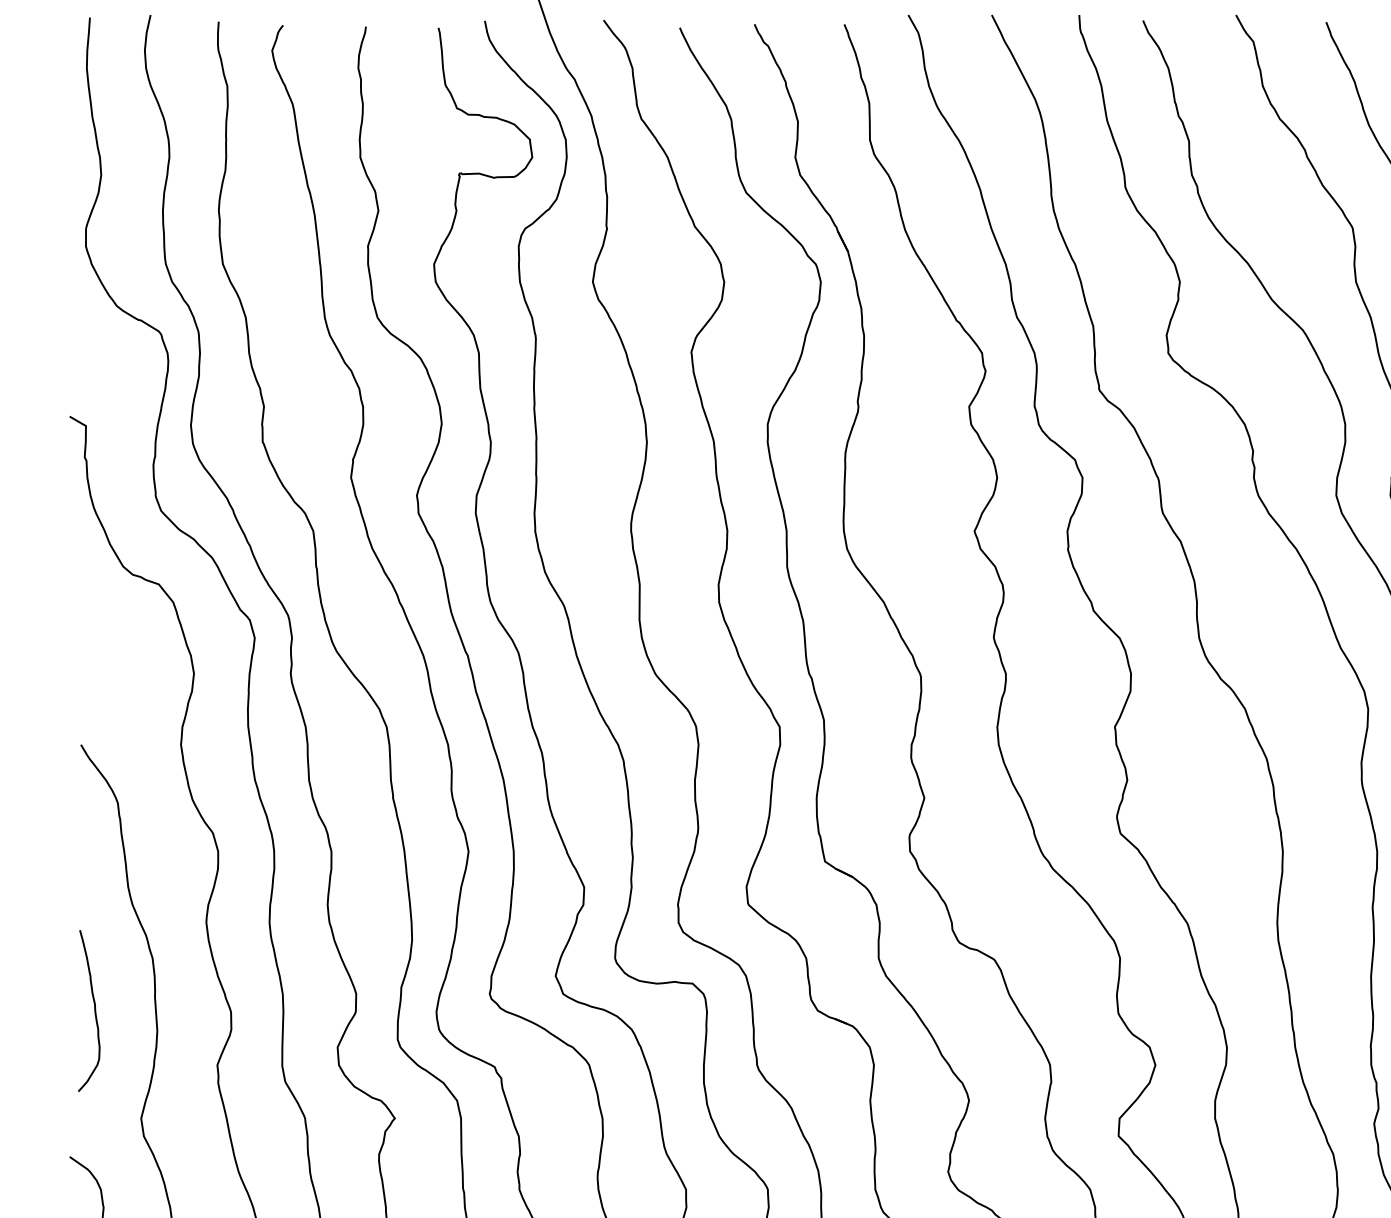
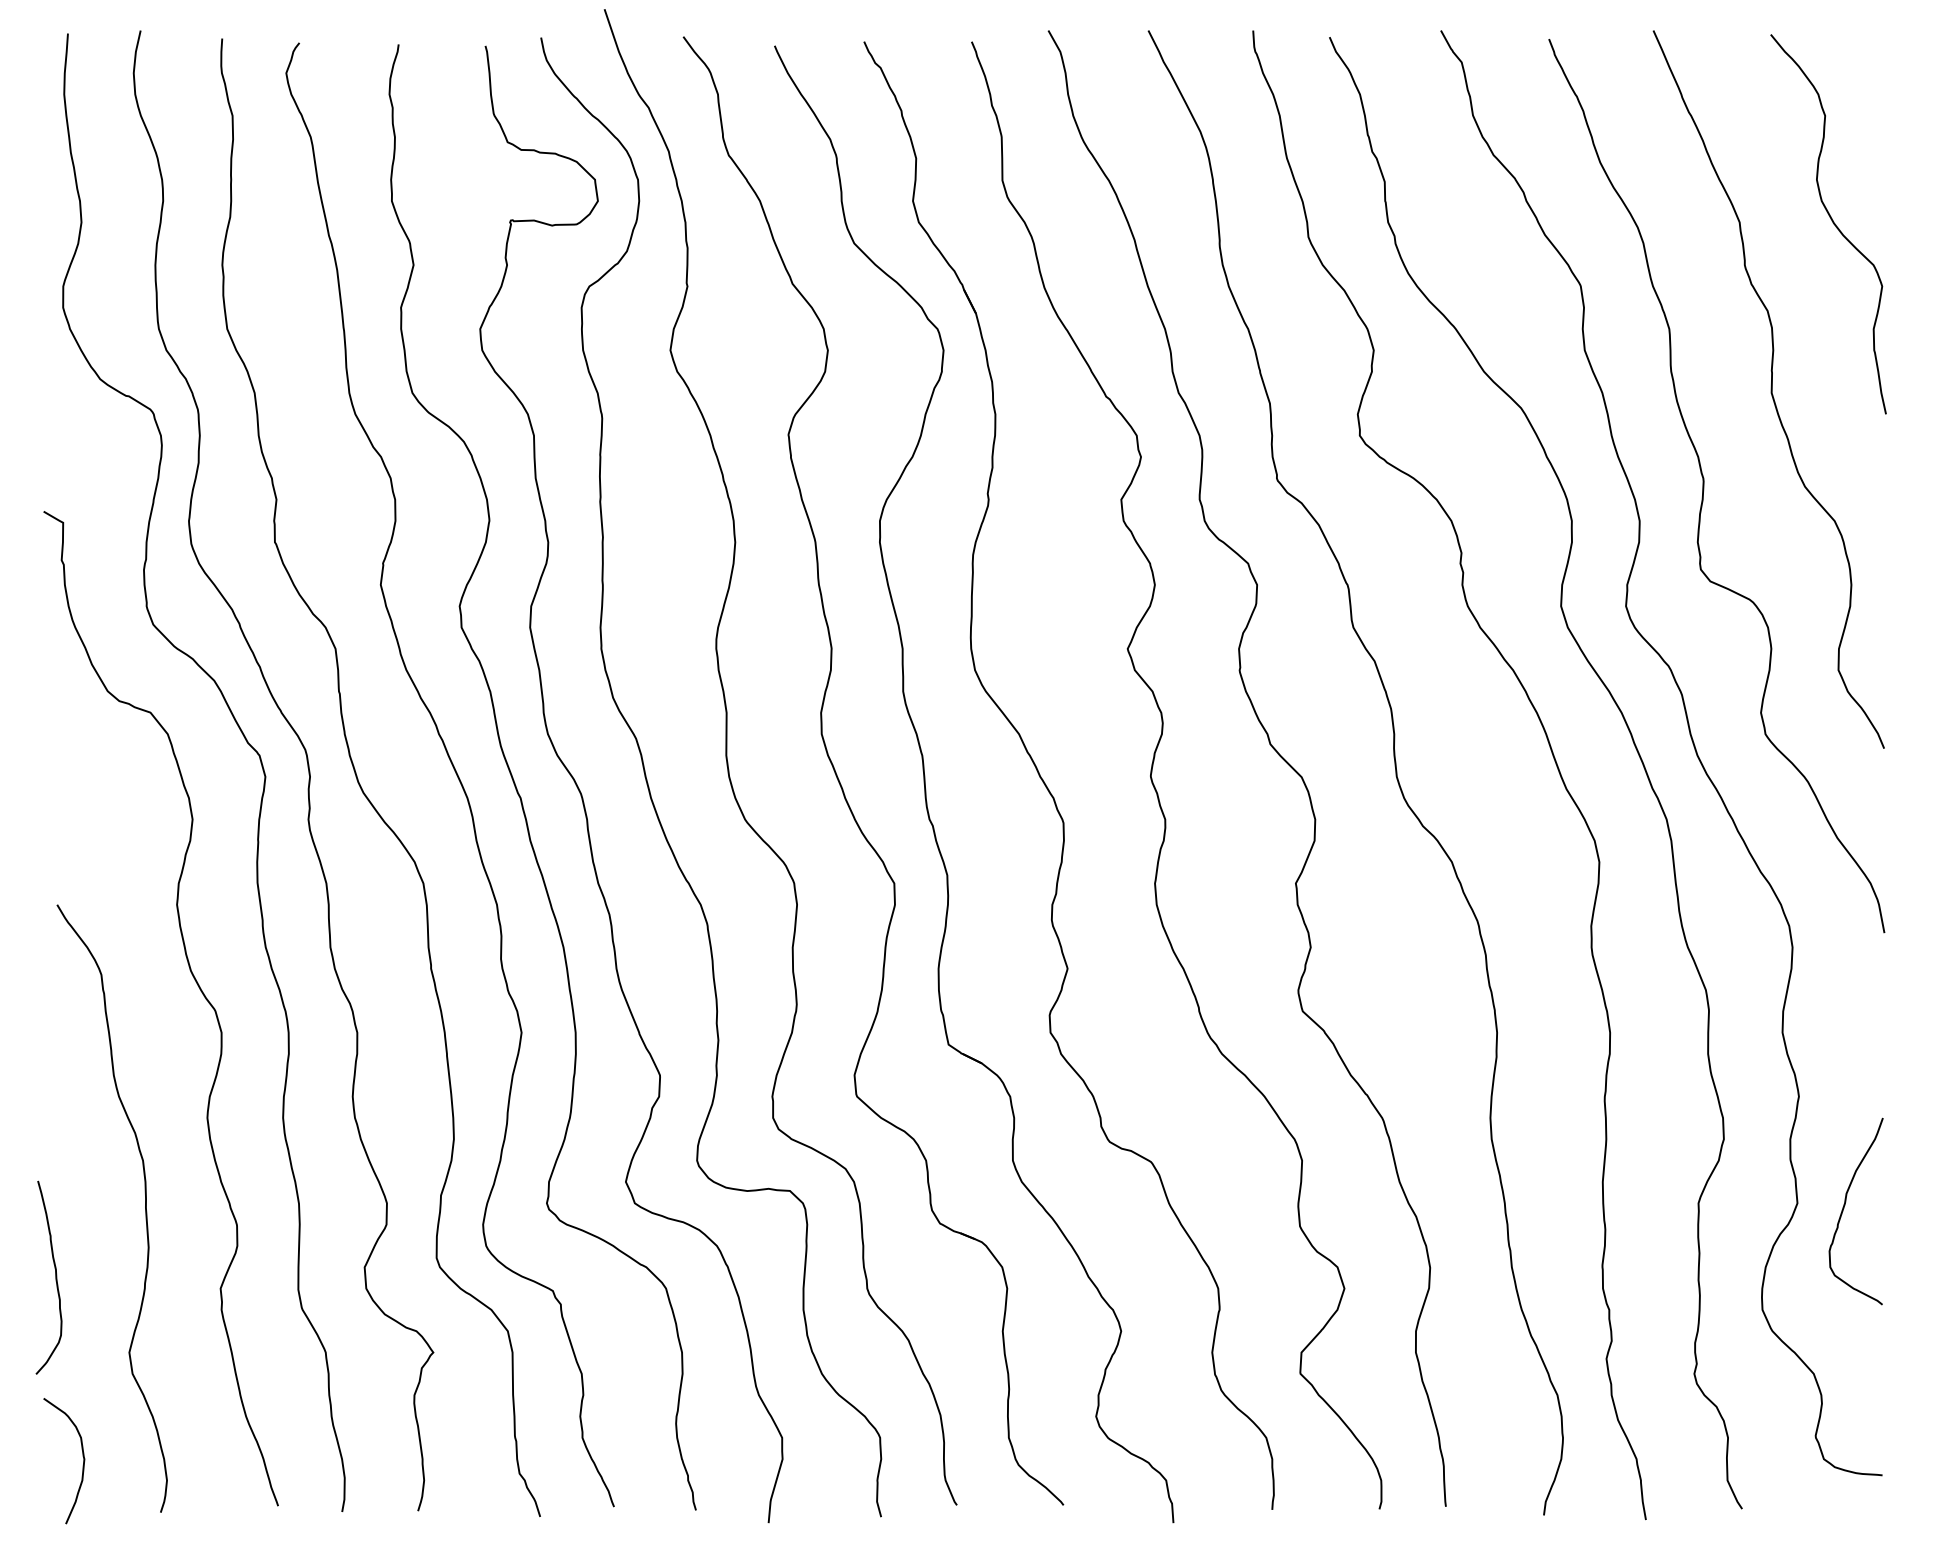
curve: (94, 1010) -> (55, 1277), moved

